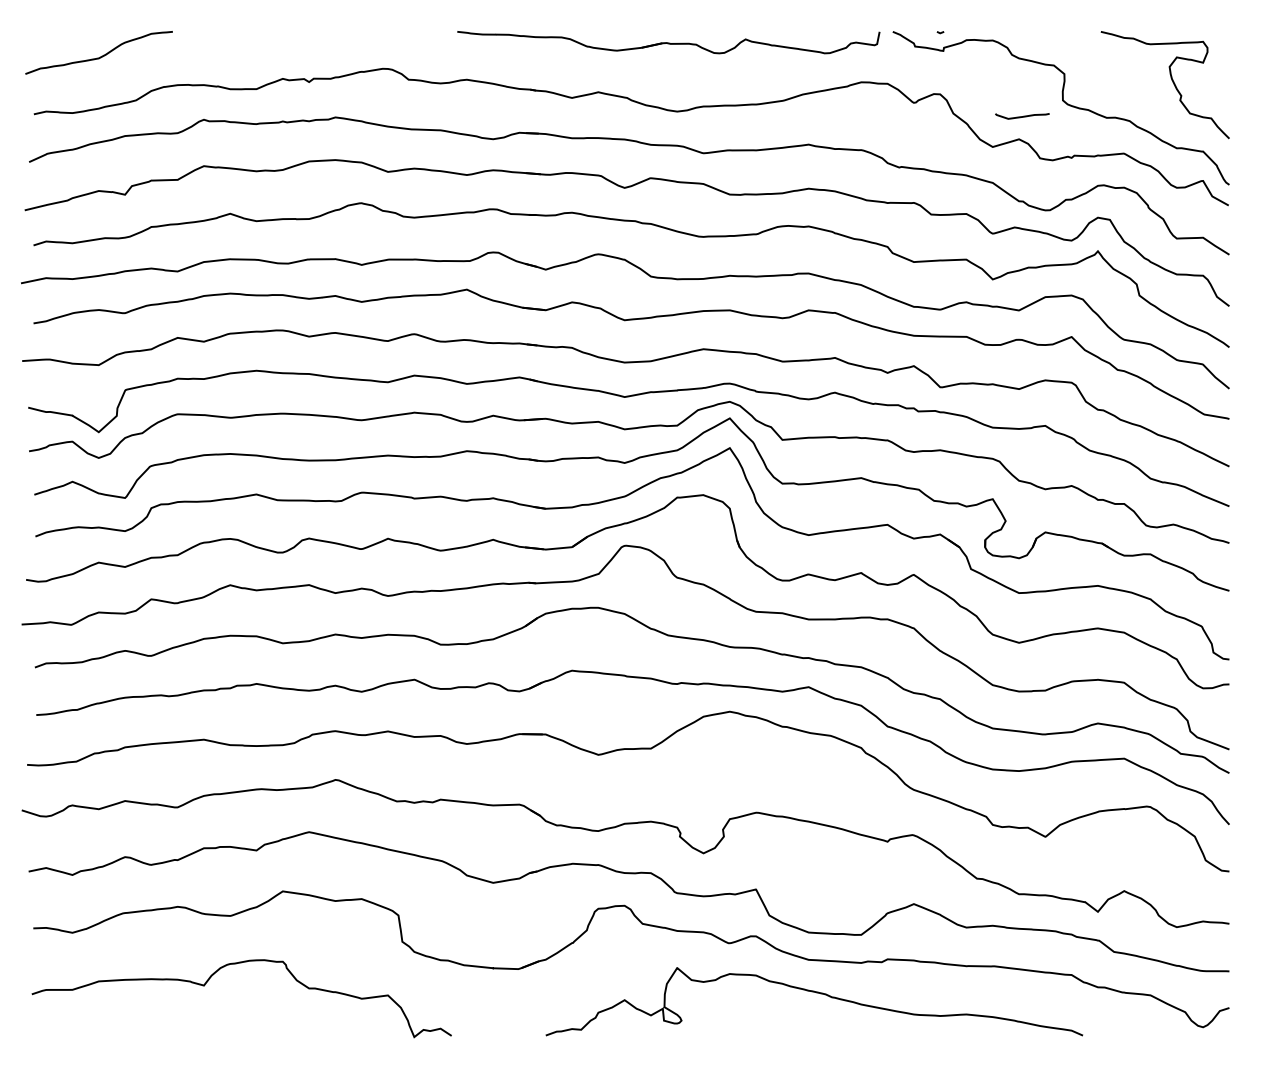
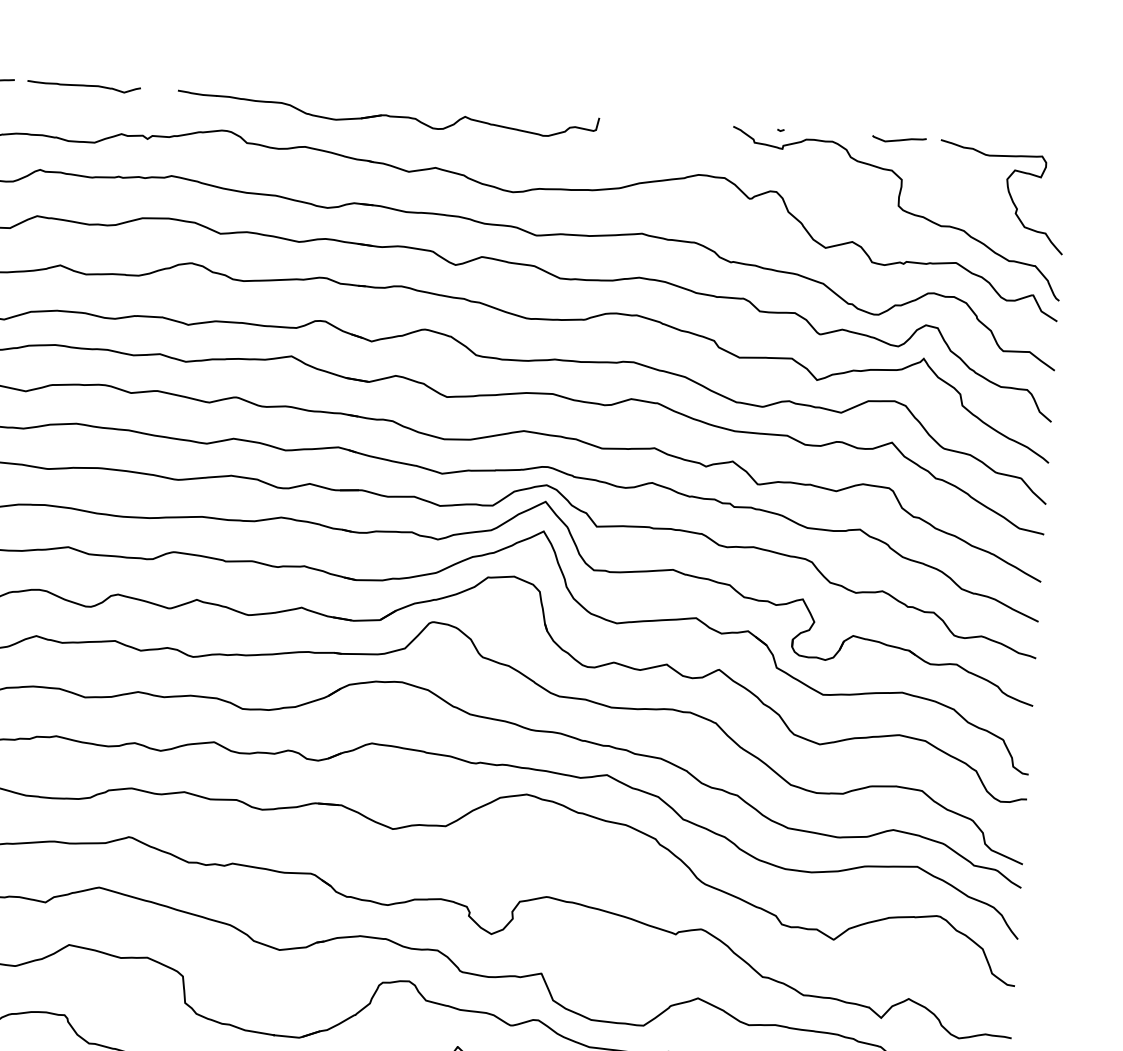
curve: (242, 33) -> (84, 86), added
part: (668, 42) -> (388, 114), moved
curve: (1022, 116) -> (899, 139), moved

